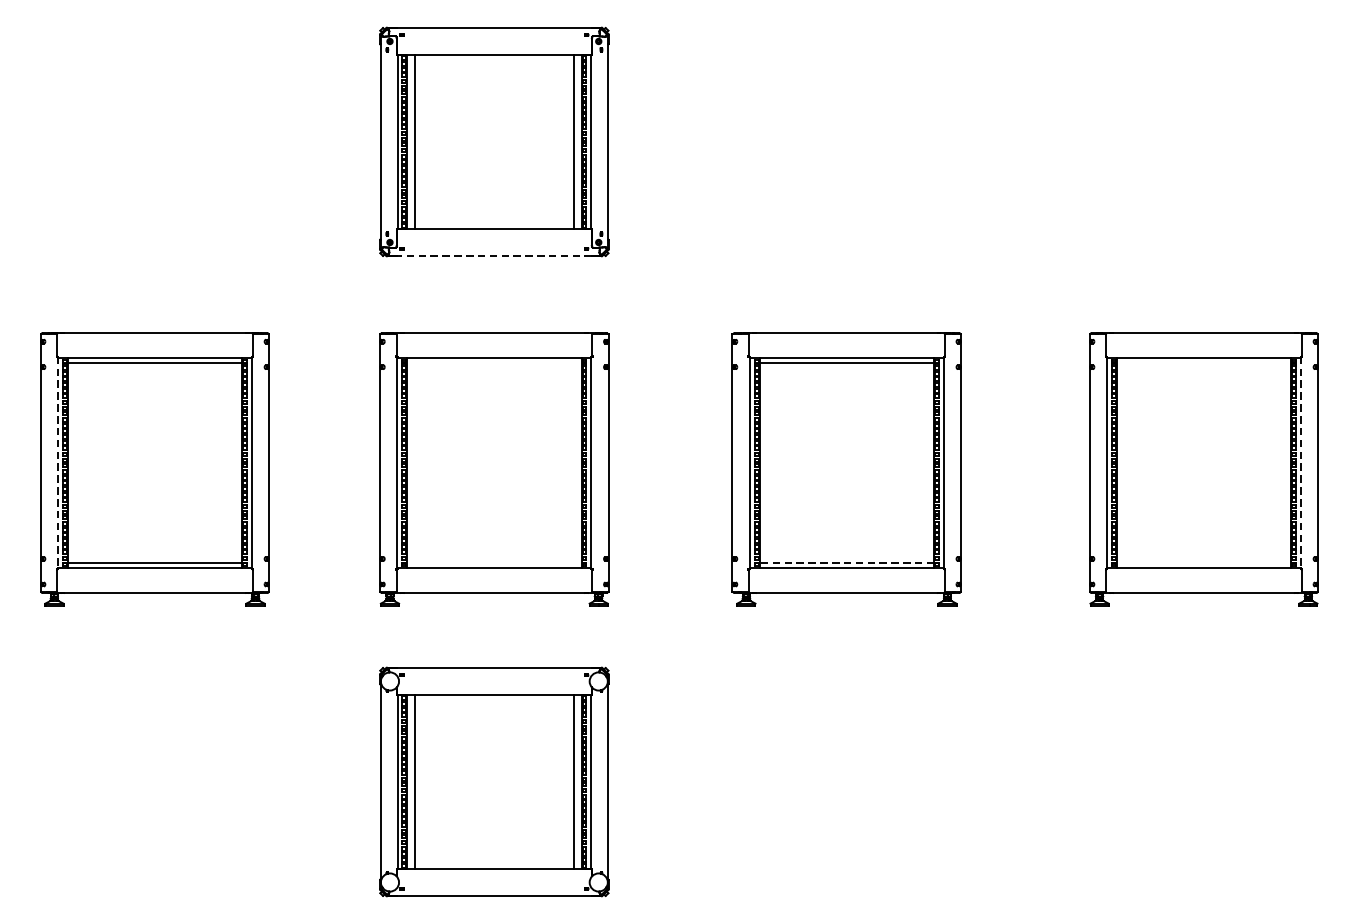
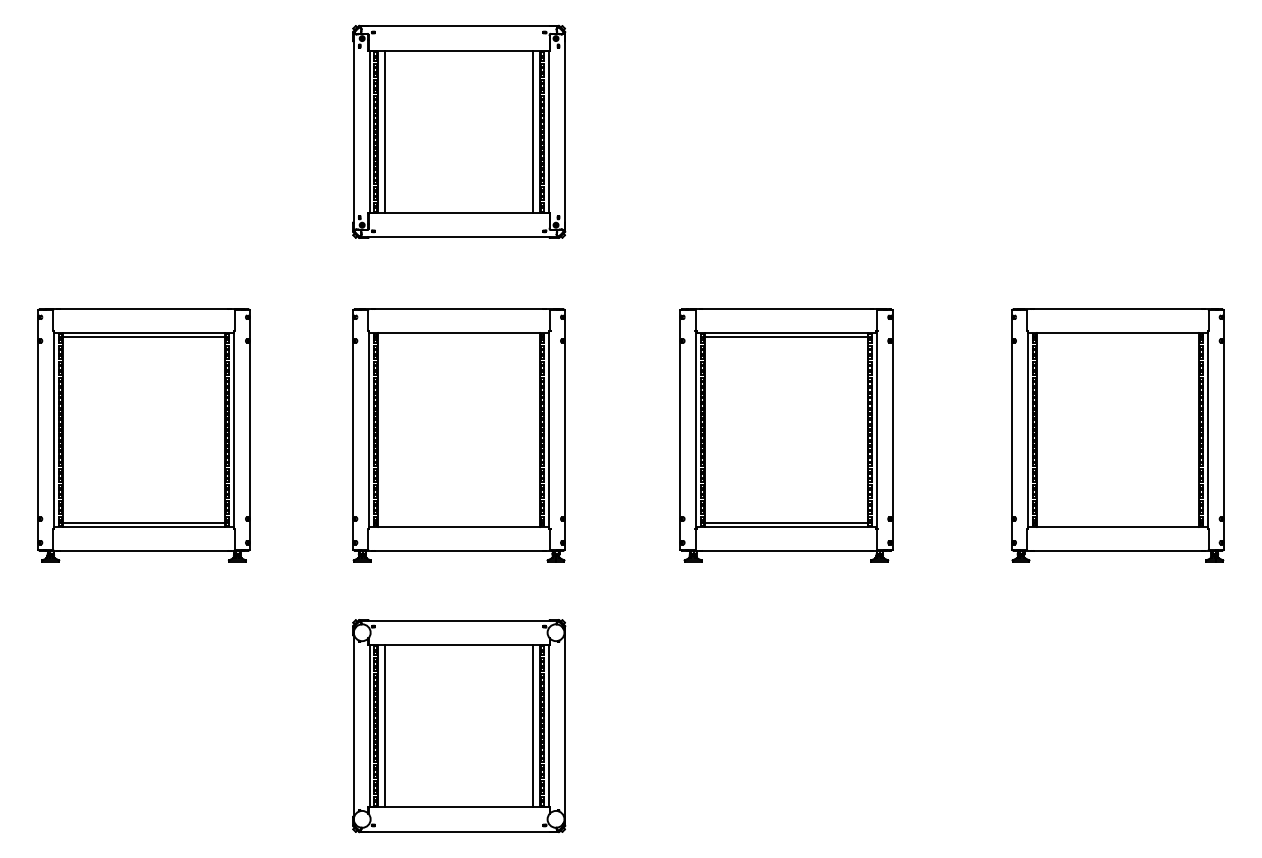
line: (494, 255) -> (459, 237), dashed -> solid
line: (58, 463) -> (54, 430), dashed -> solid
line: (1300, 463) -> (1207, 430), dashed -> solid
line: (845, 562) -> (785, 522), dashed -> solid

